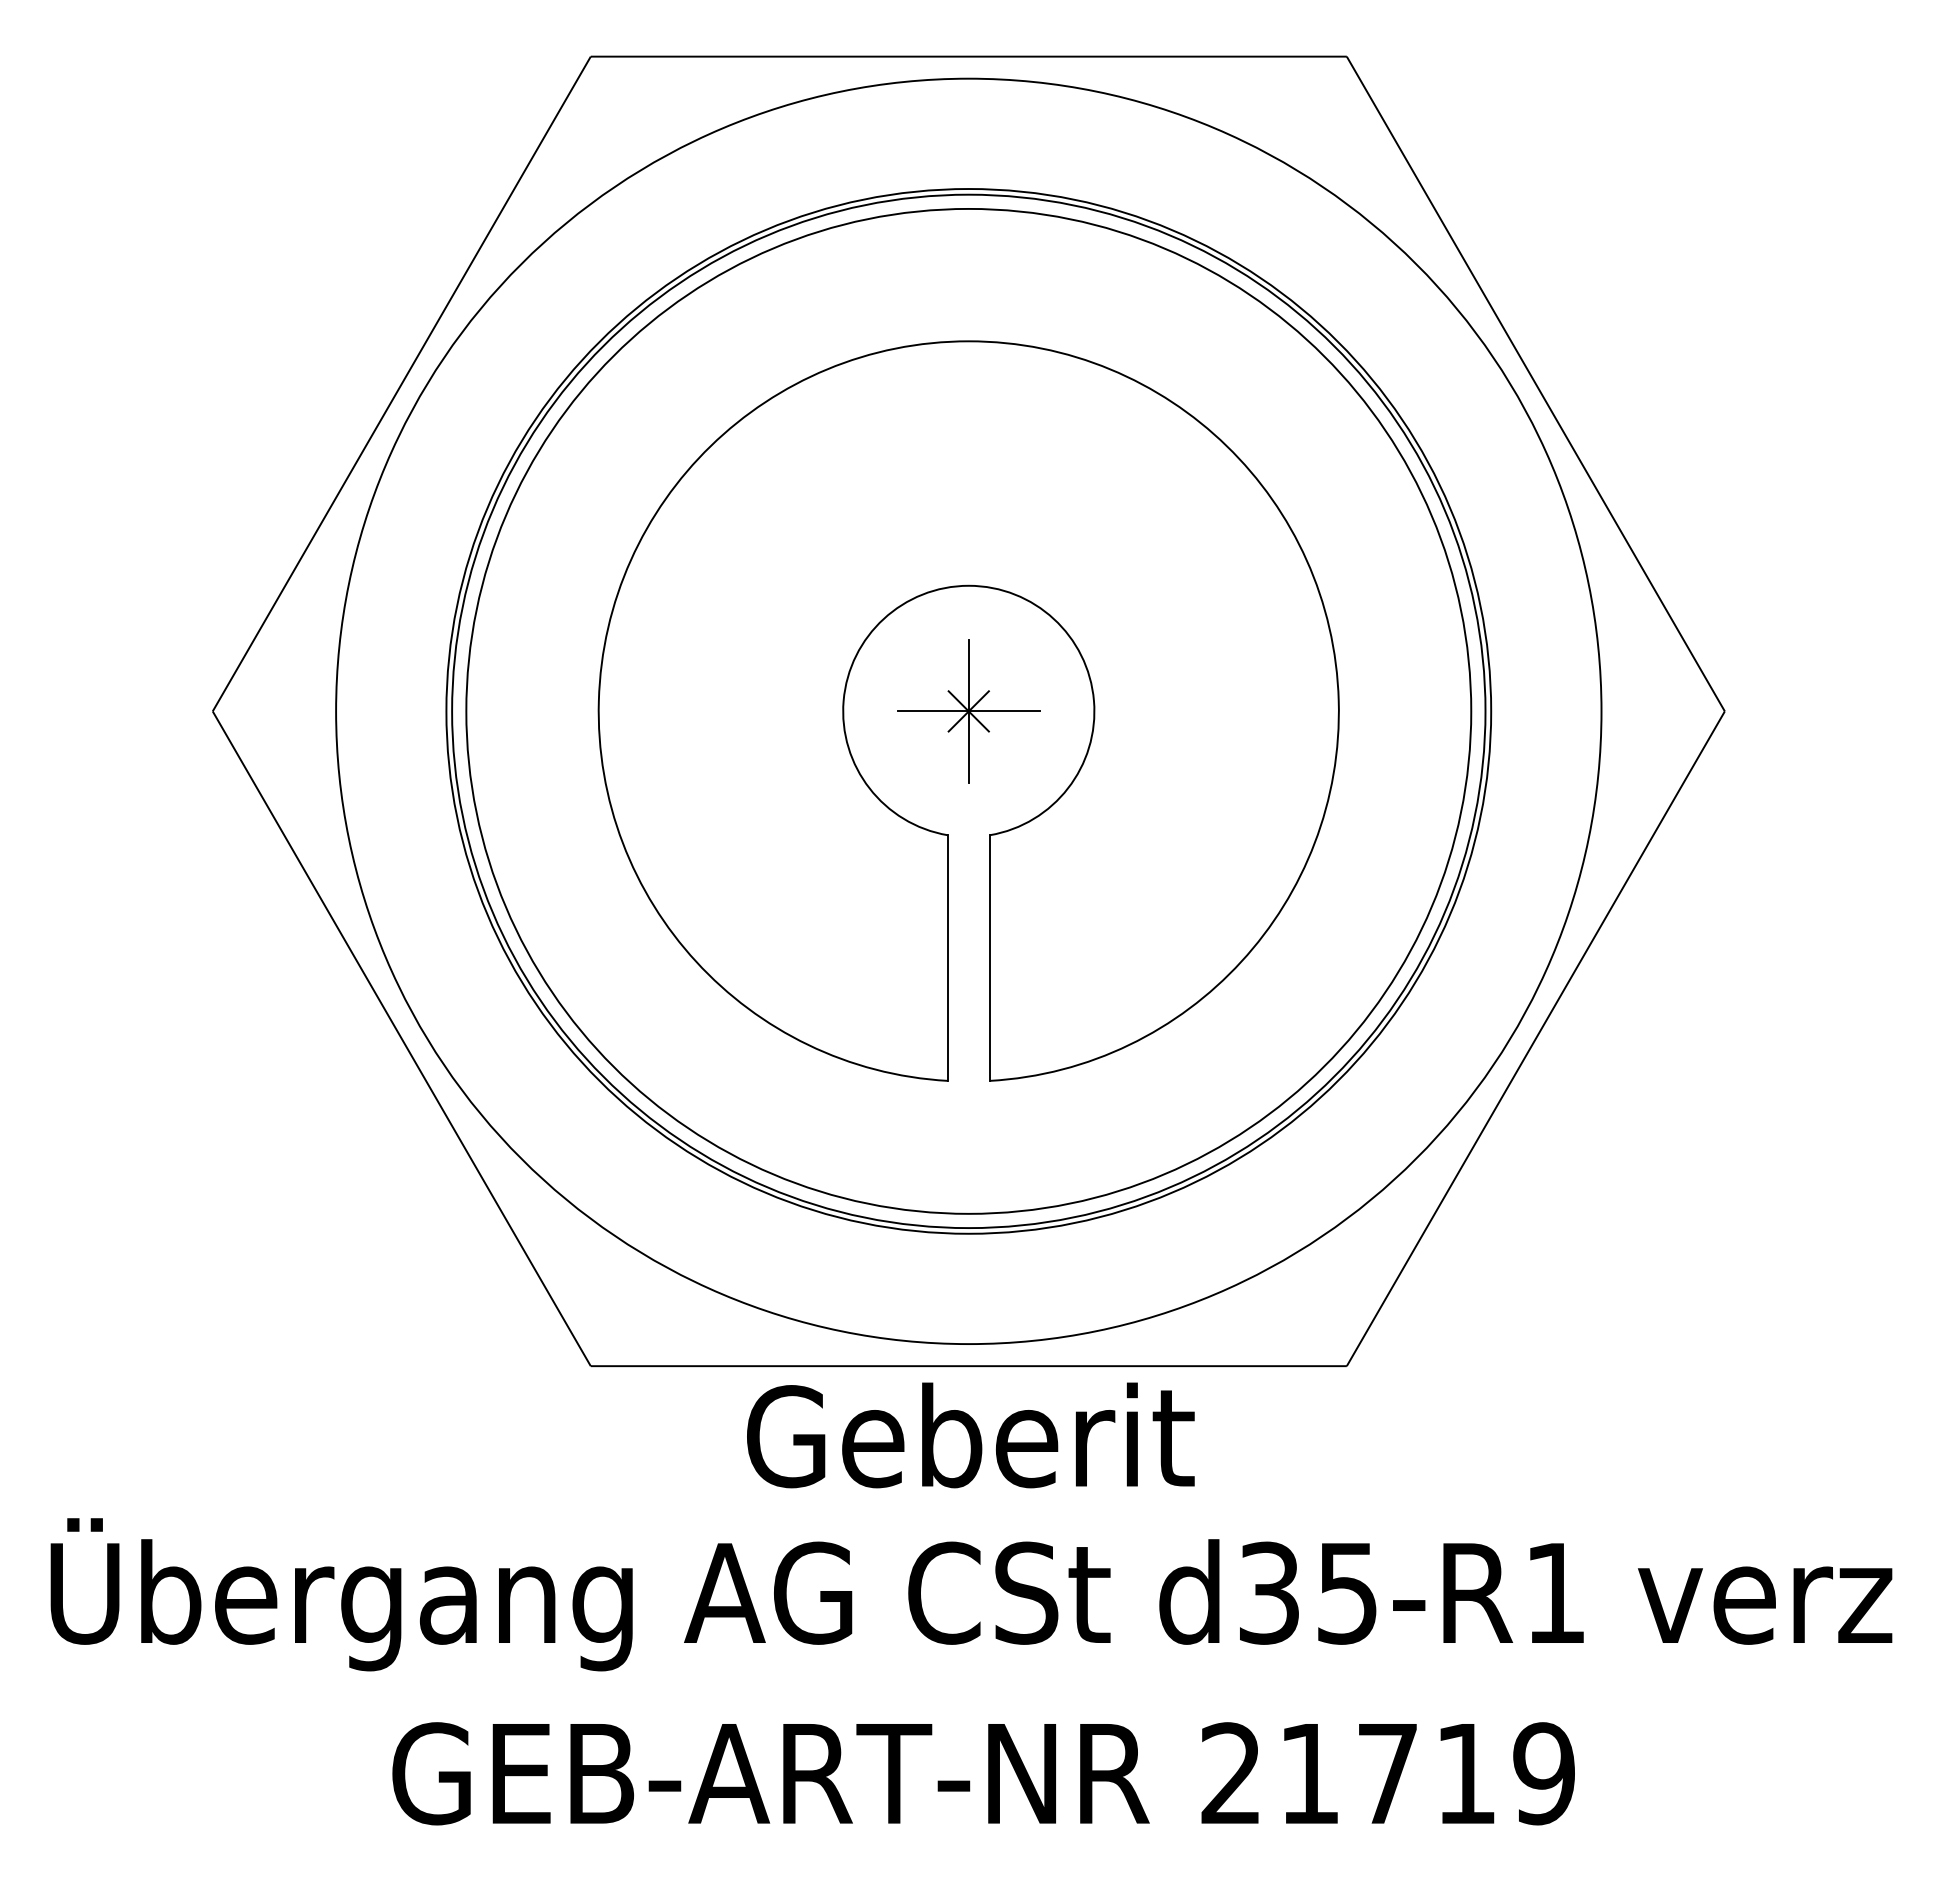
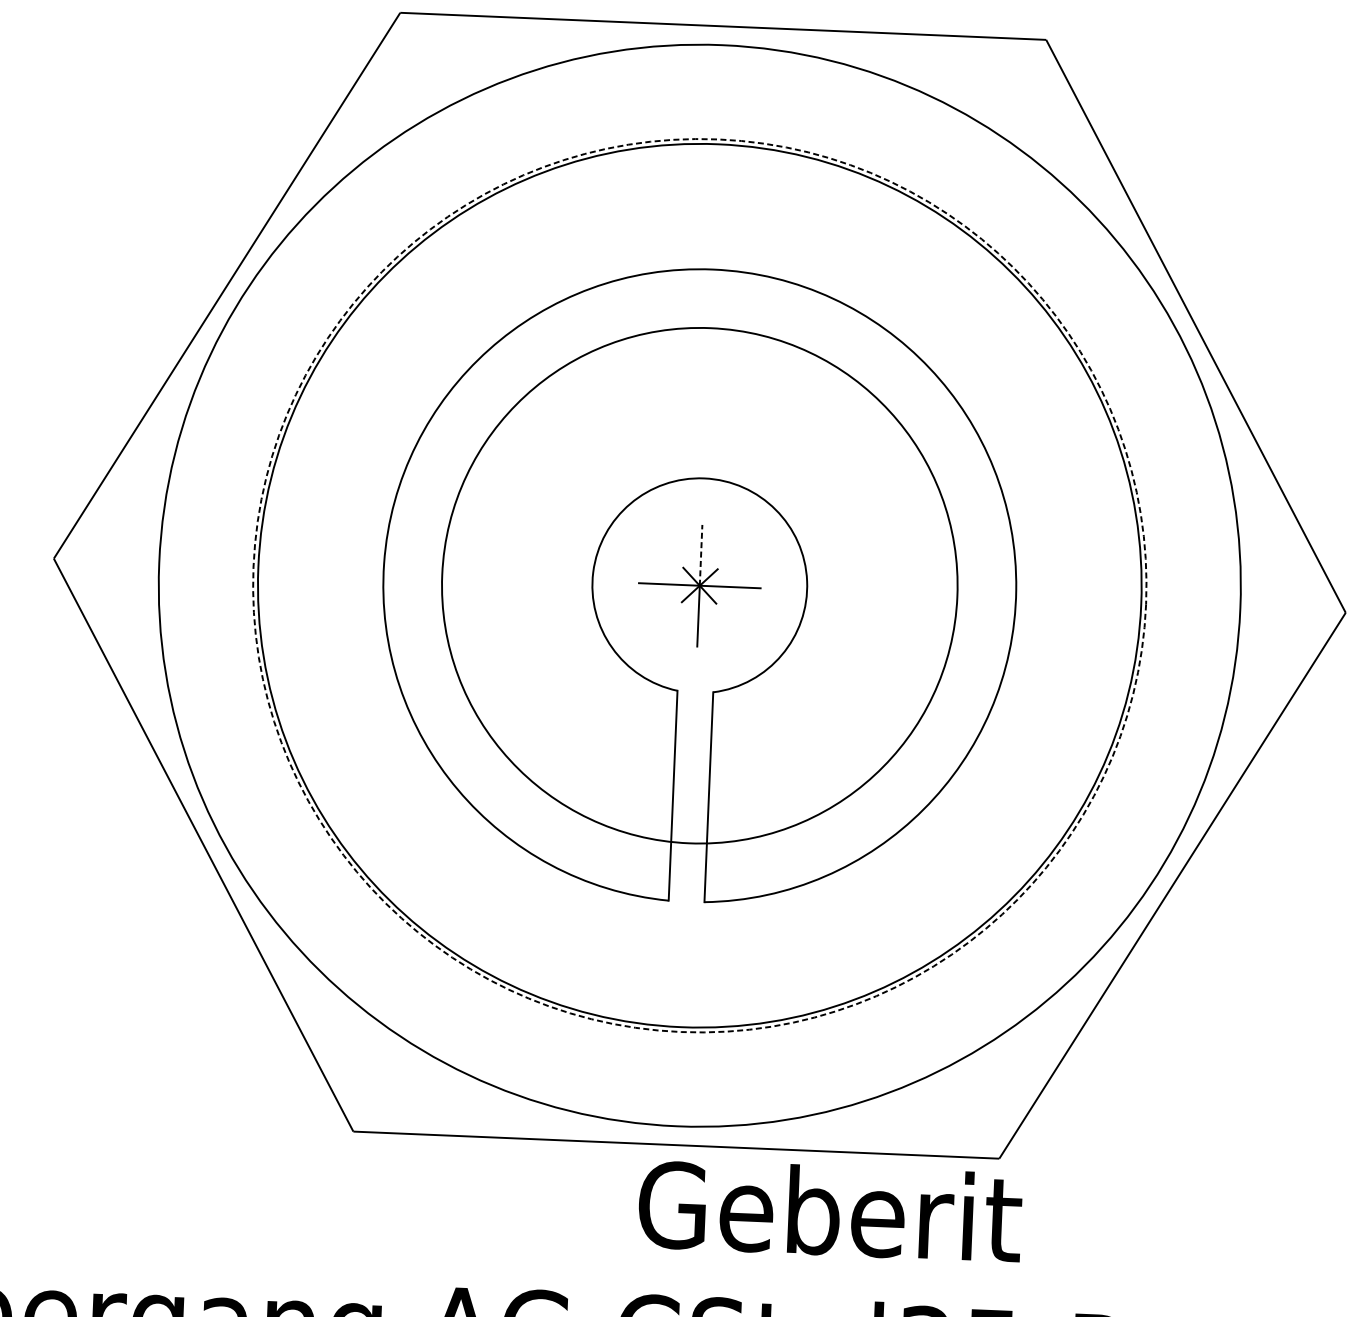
line: (968, 675) -> (700, 555), solid -> dashed
circle: (968, 710) -> (699, 584), size x0.6
circle: (968, 711) -> (699, 585), solid -> dashed
text: (970, 1435) -> (829, 1210), moved

